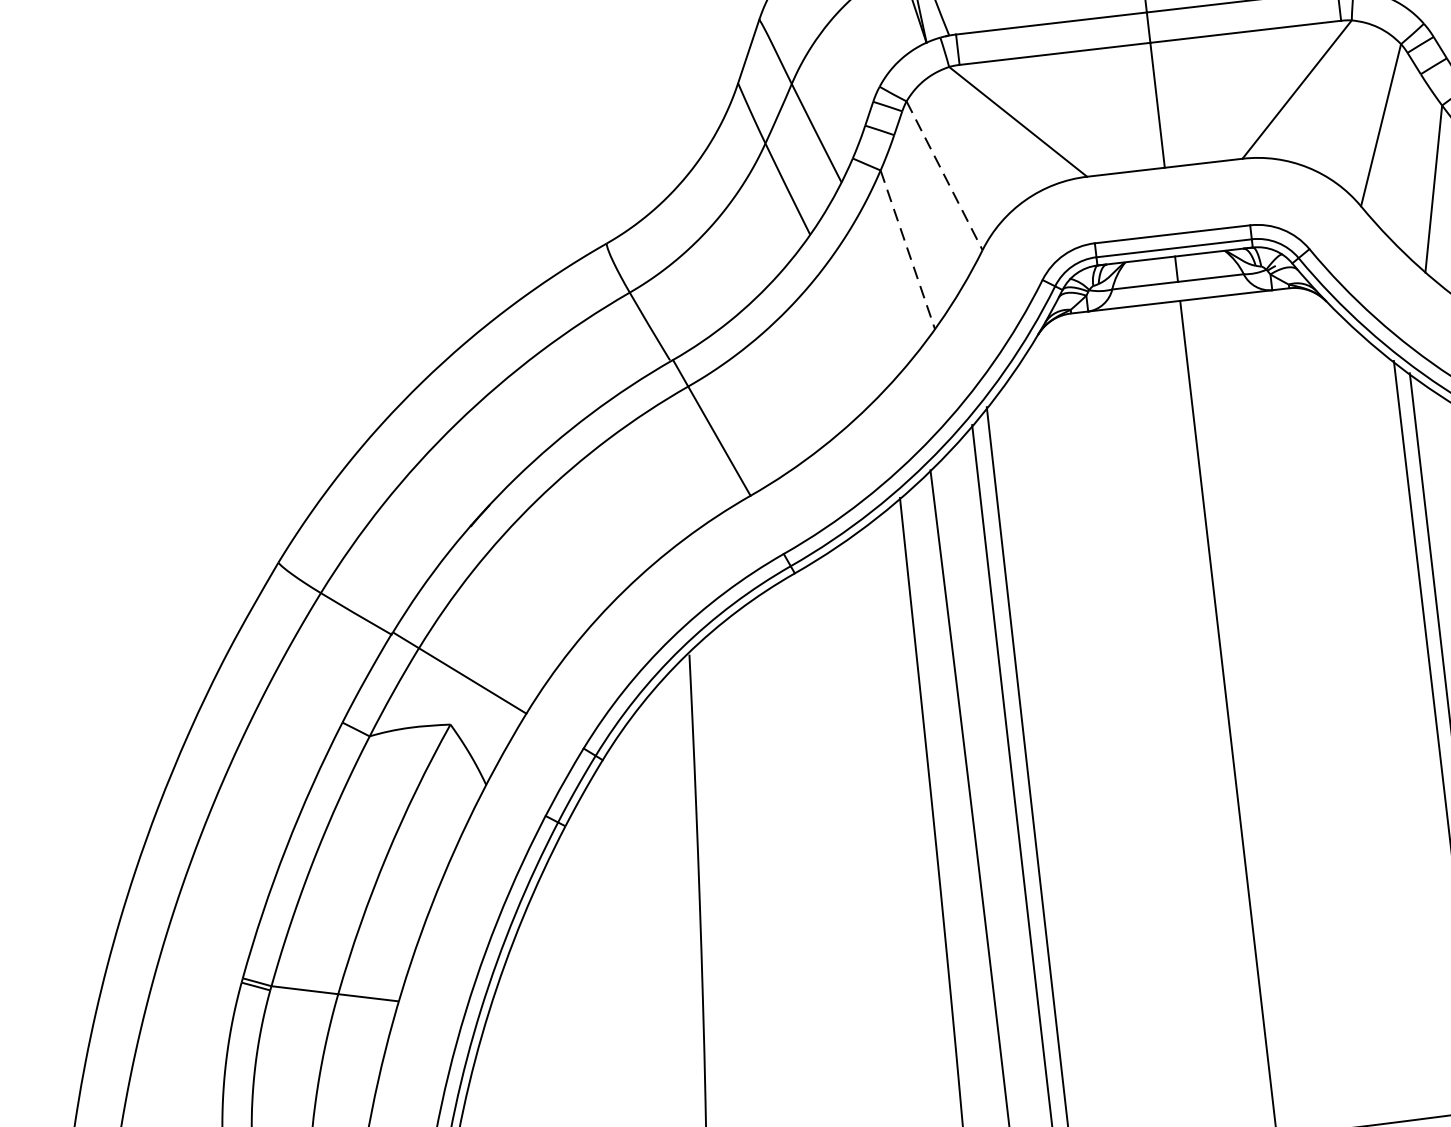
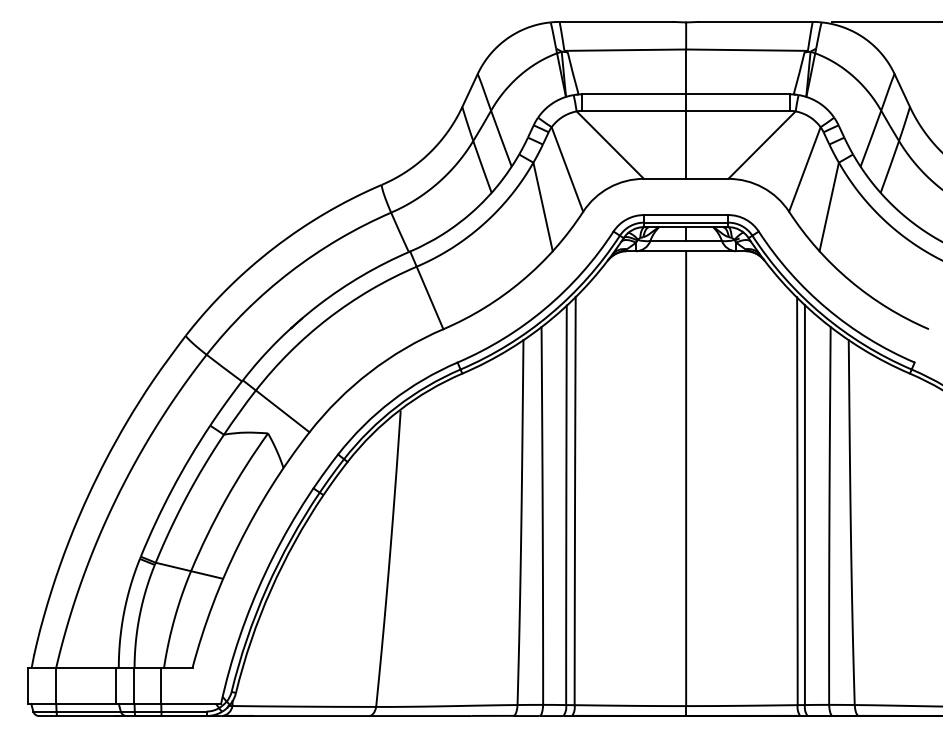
line: (944, 175) -> (567, 169), dashed -> solid
line: (908, 250) -> (543, 207), dashed -> solid

